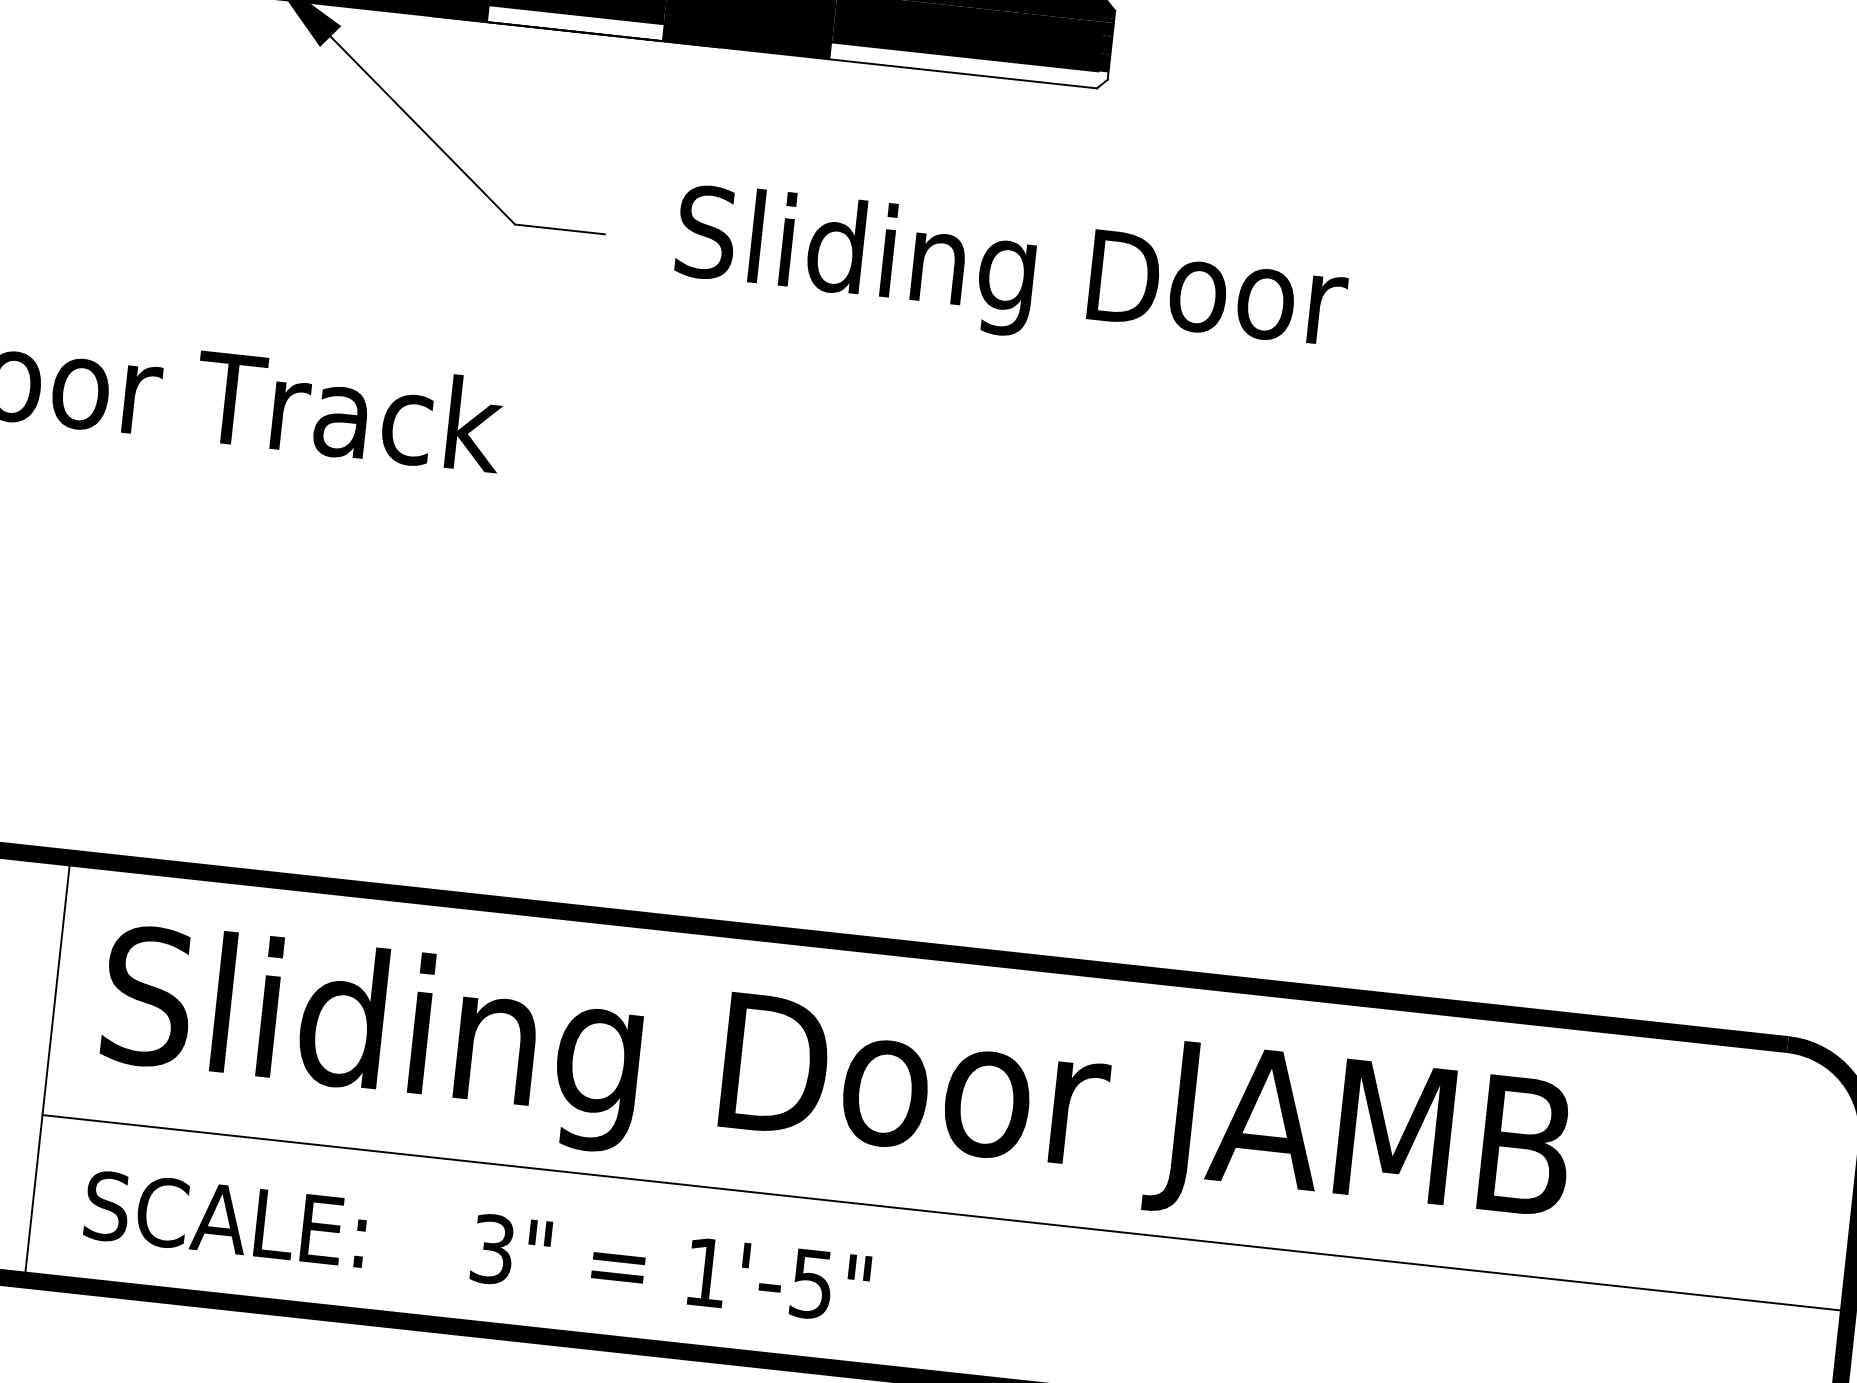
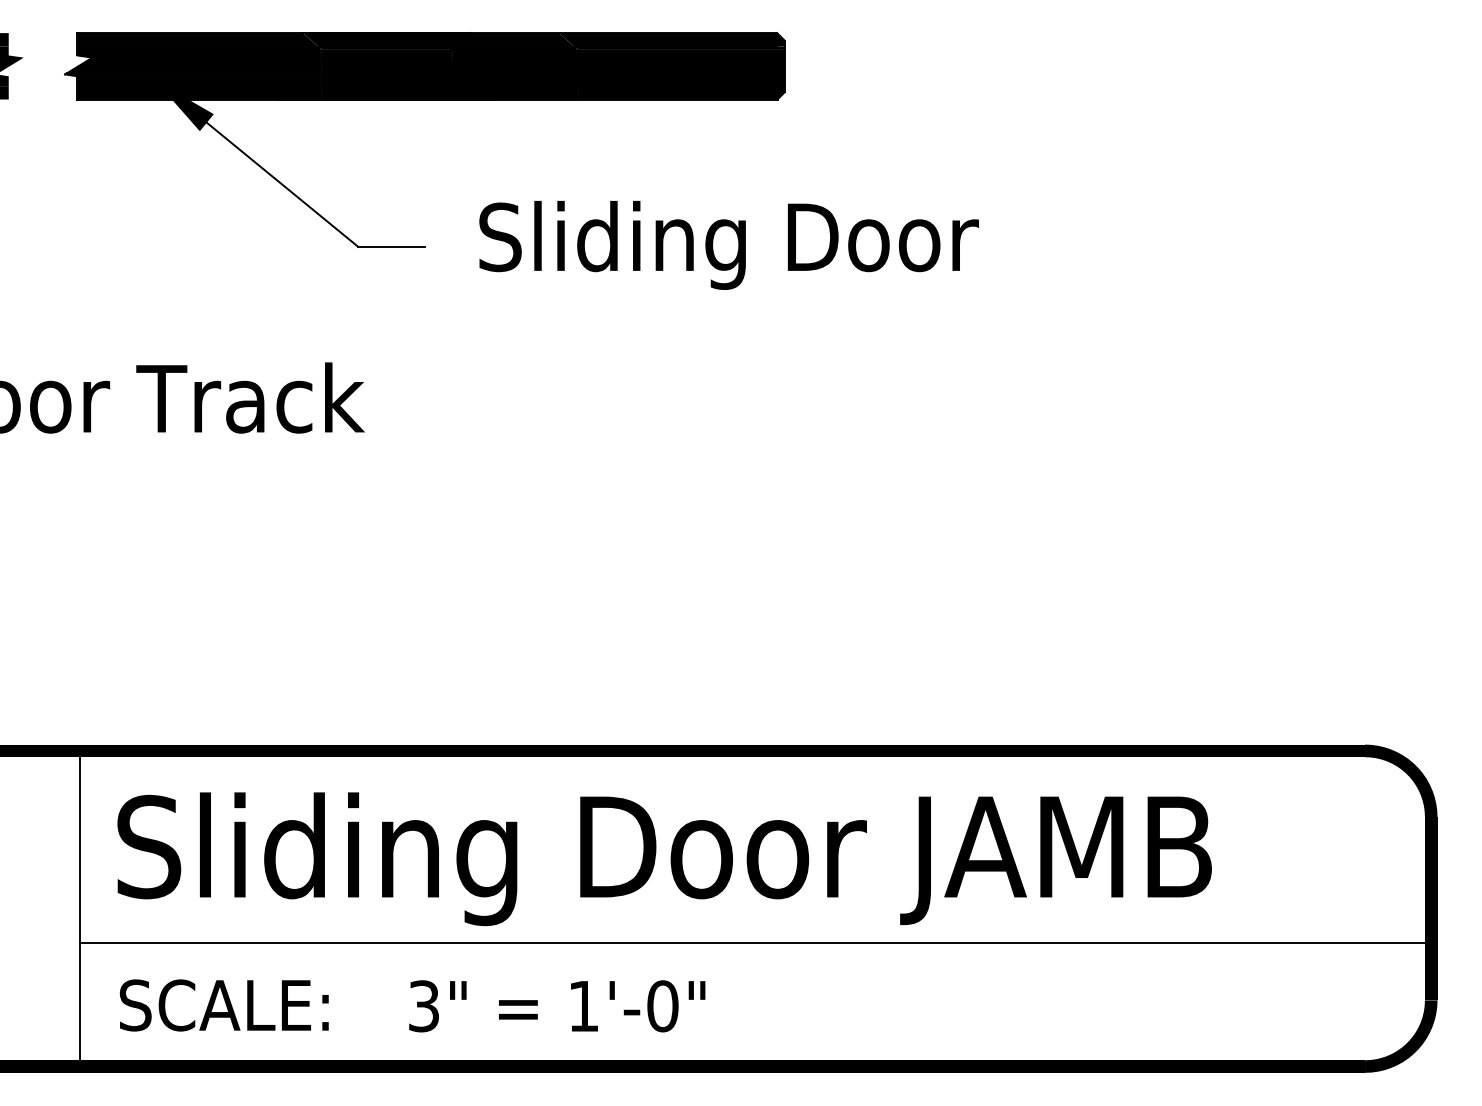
fill: (575, 22) -> (386, 92), added
fill: (969, 65) -> (681, 92), added
text: (811, 1284) -> (662, 1006), 1'-5" -> 1'-0"

